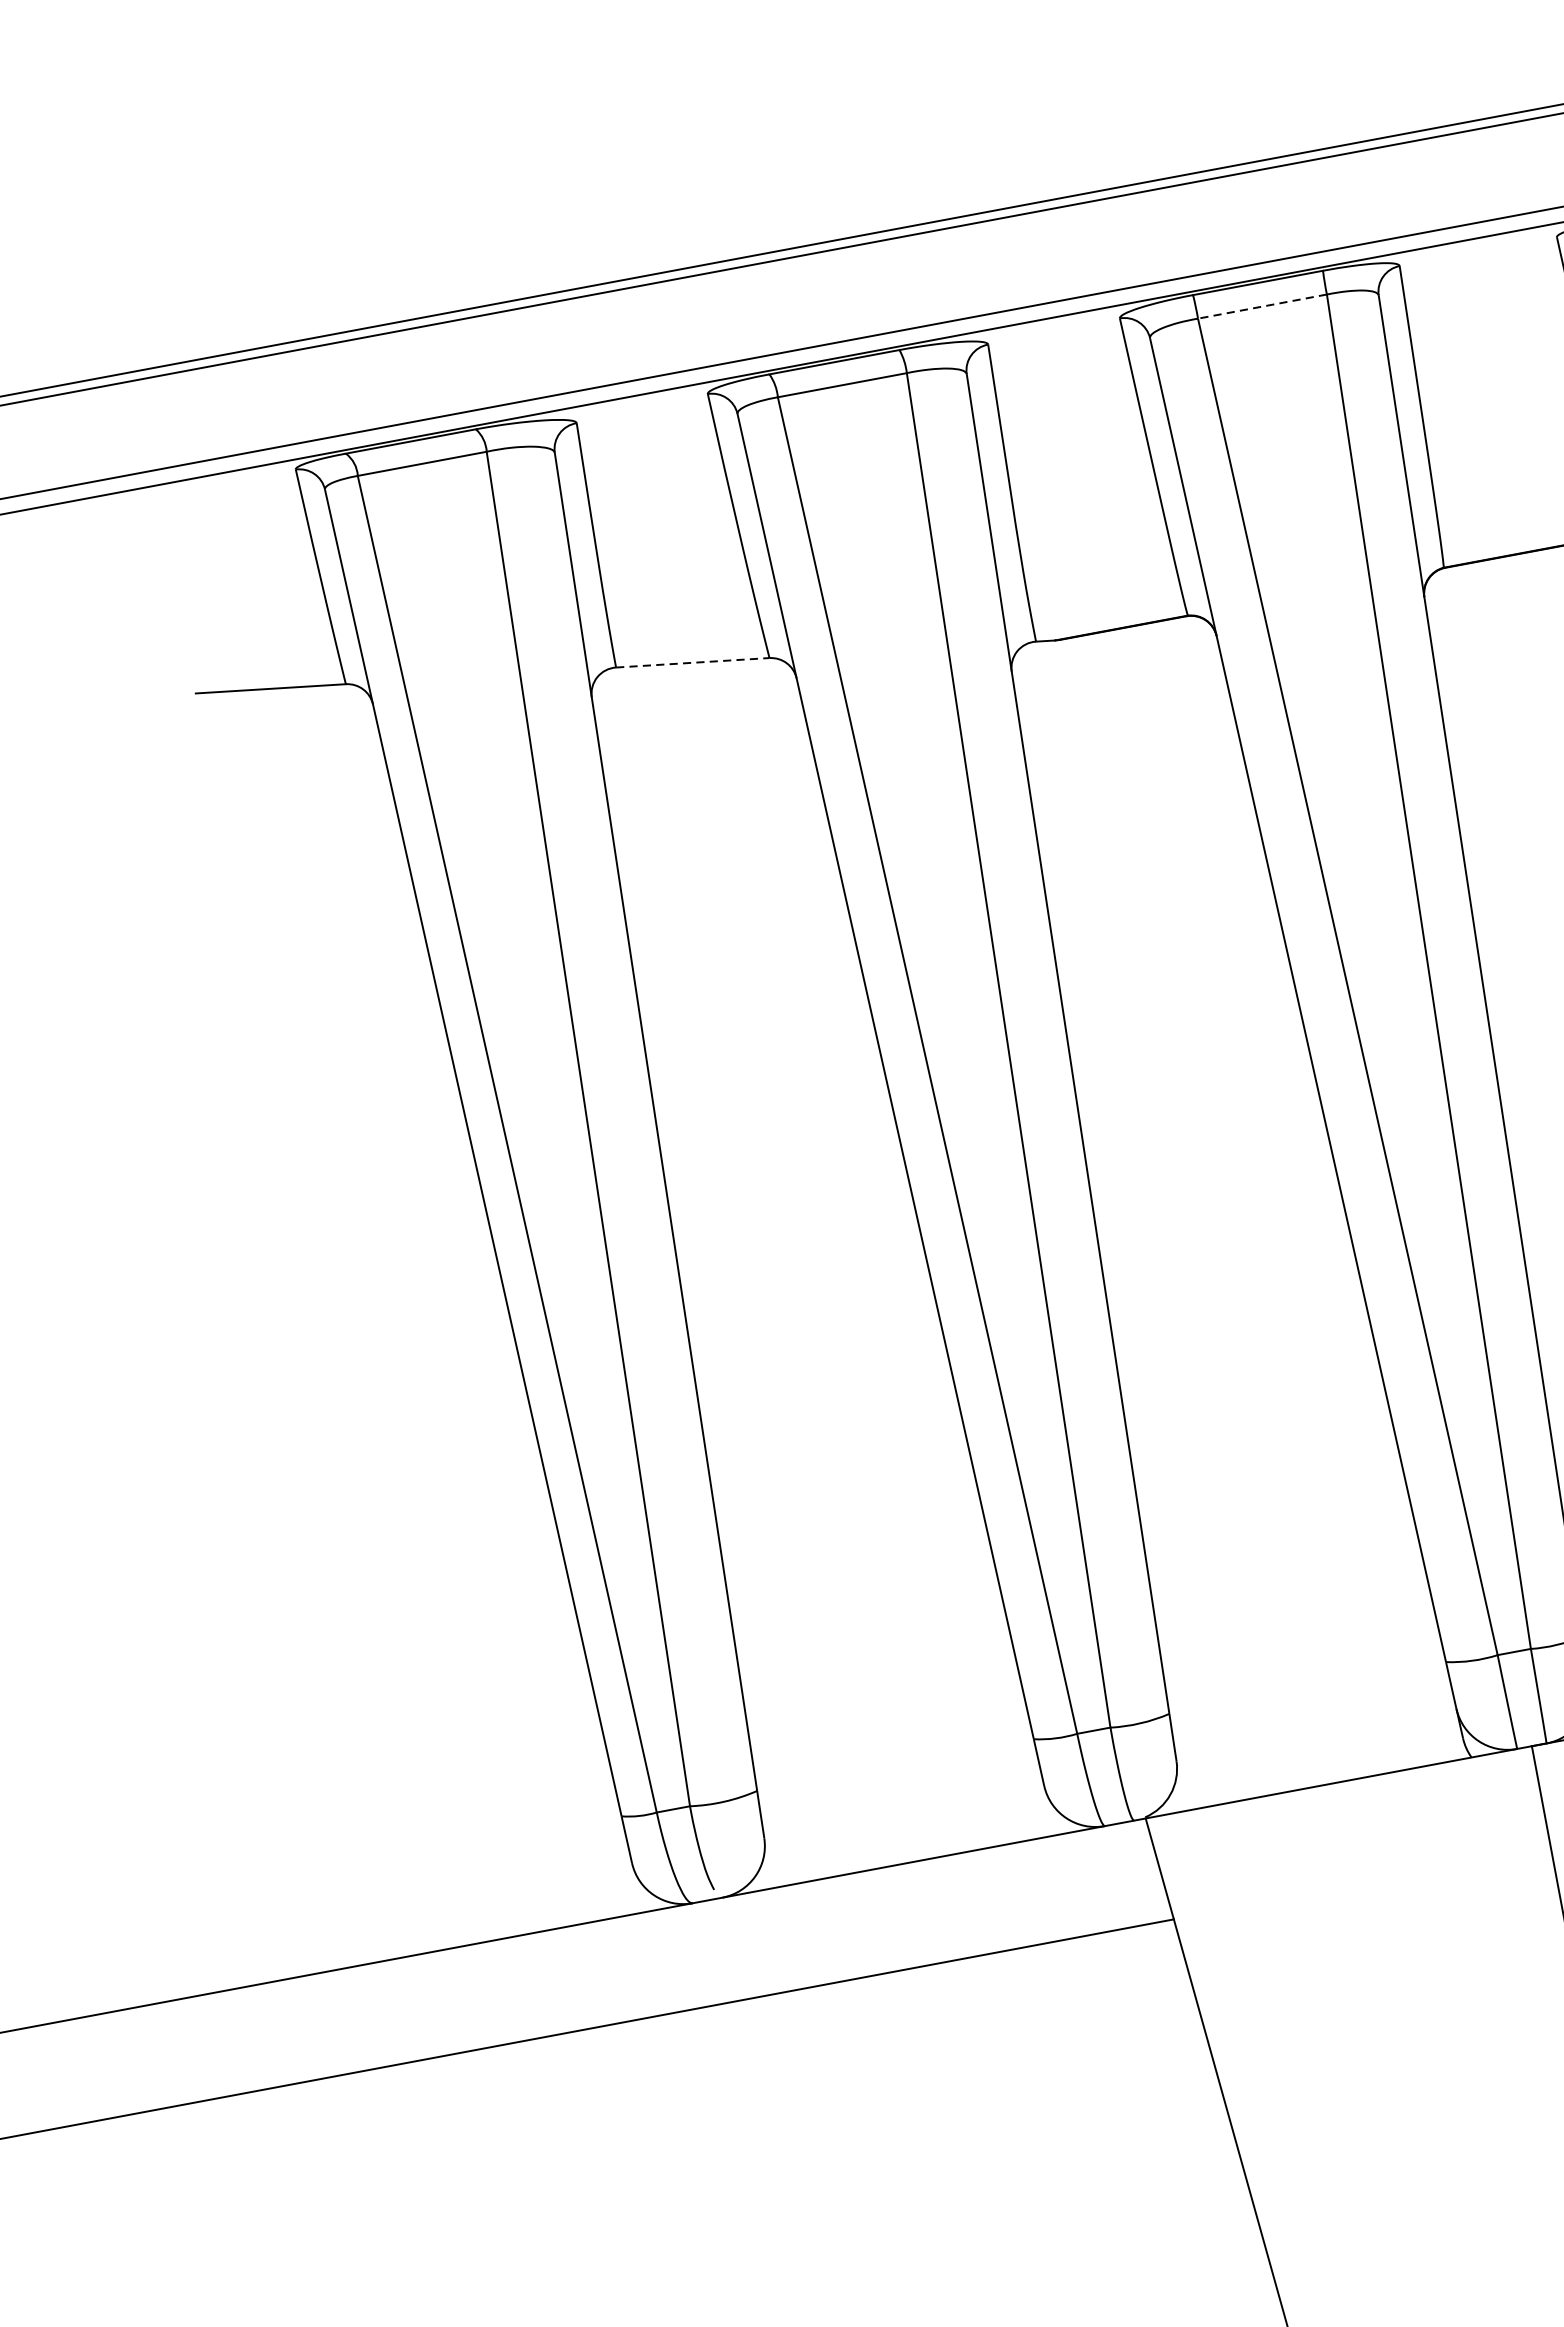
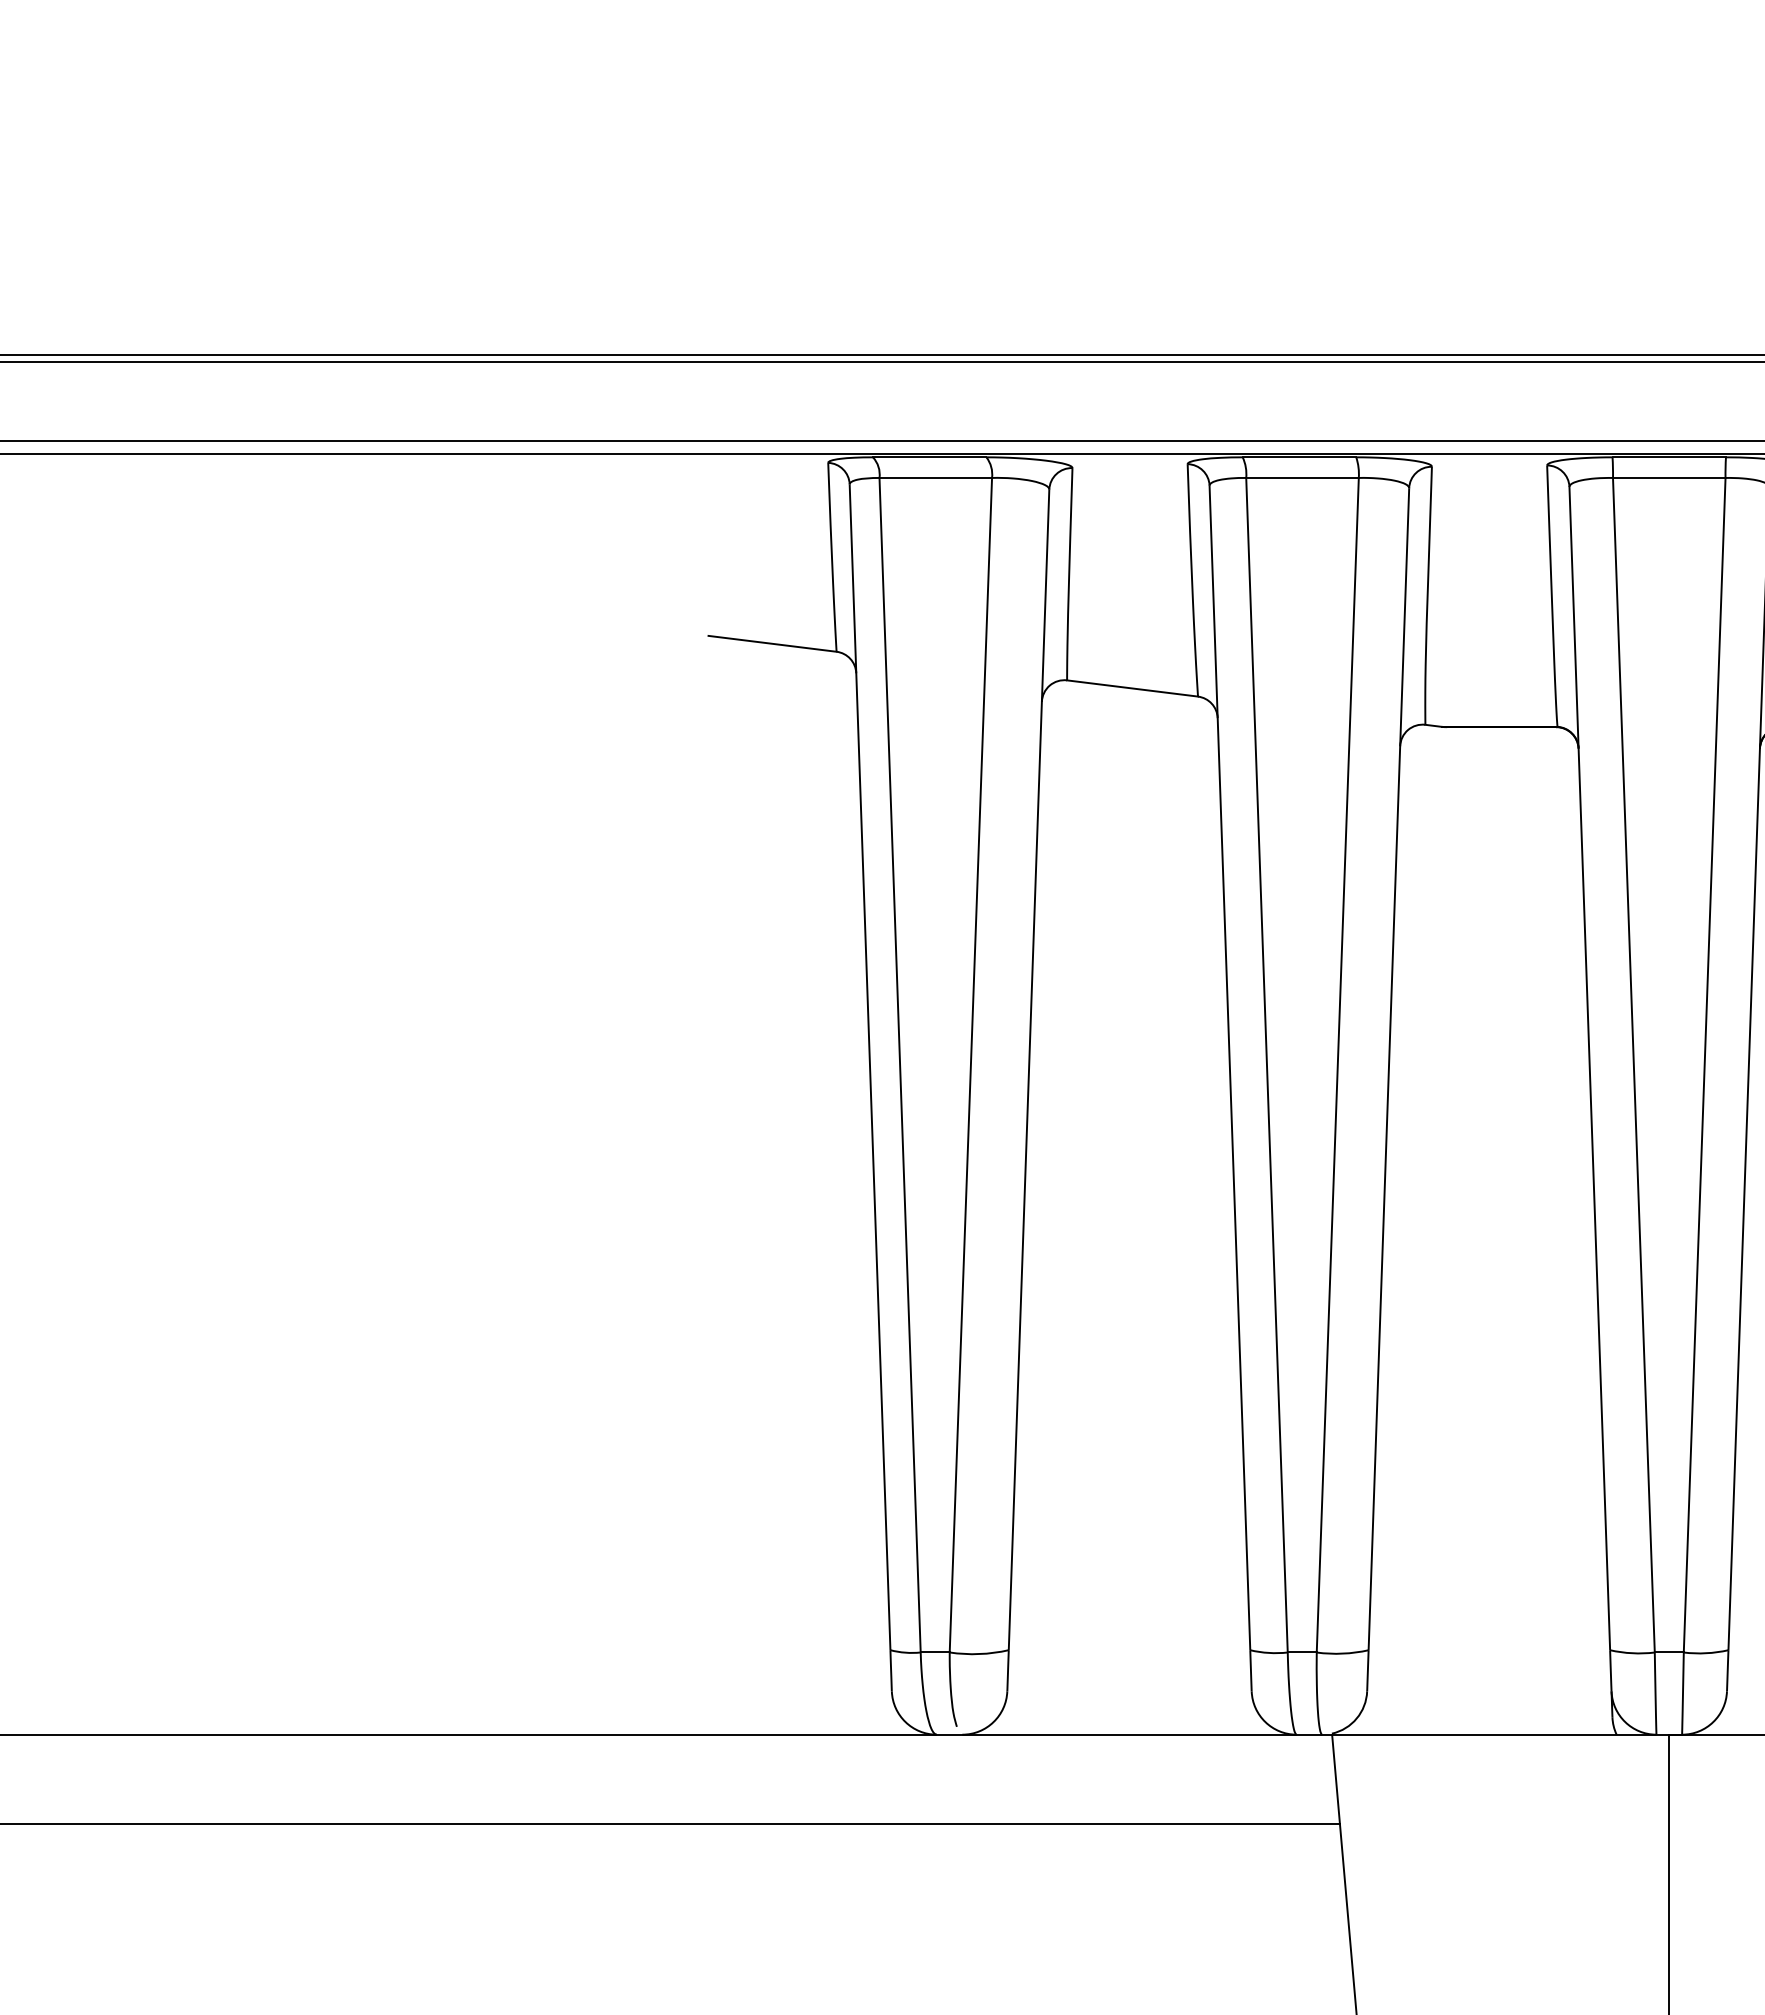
line: (1261, 306) -> (1668, 477), dashed -> solid
line: (692, 662) -> (1132, 688), dashed -> solid

